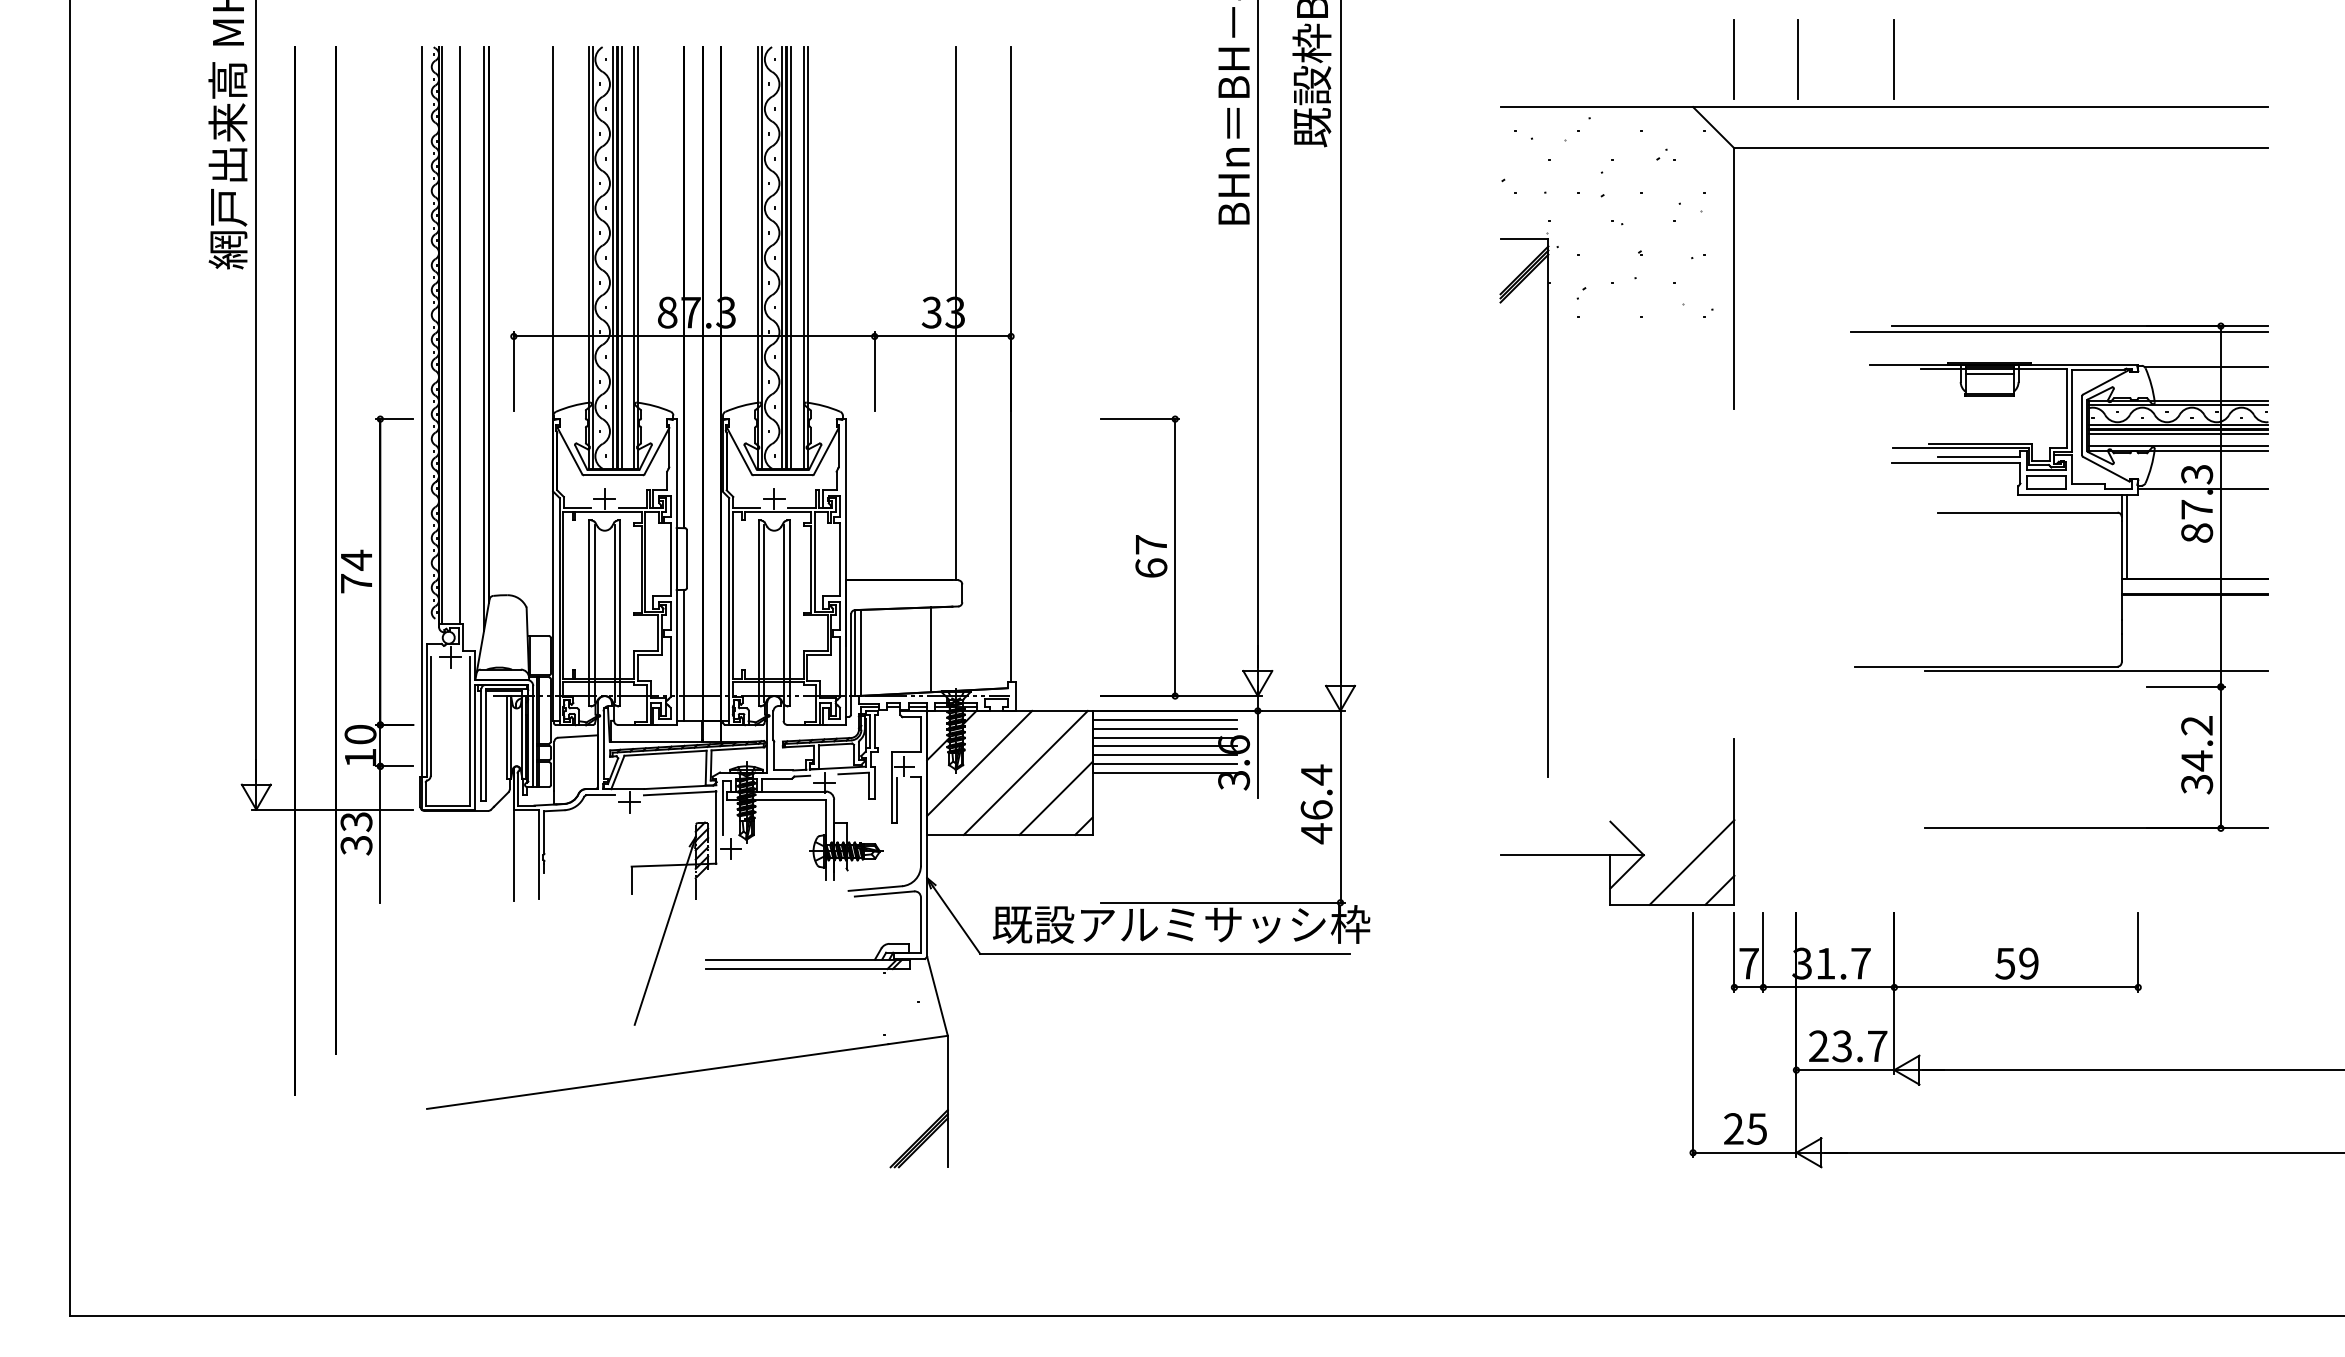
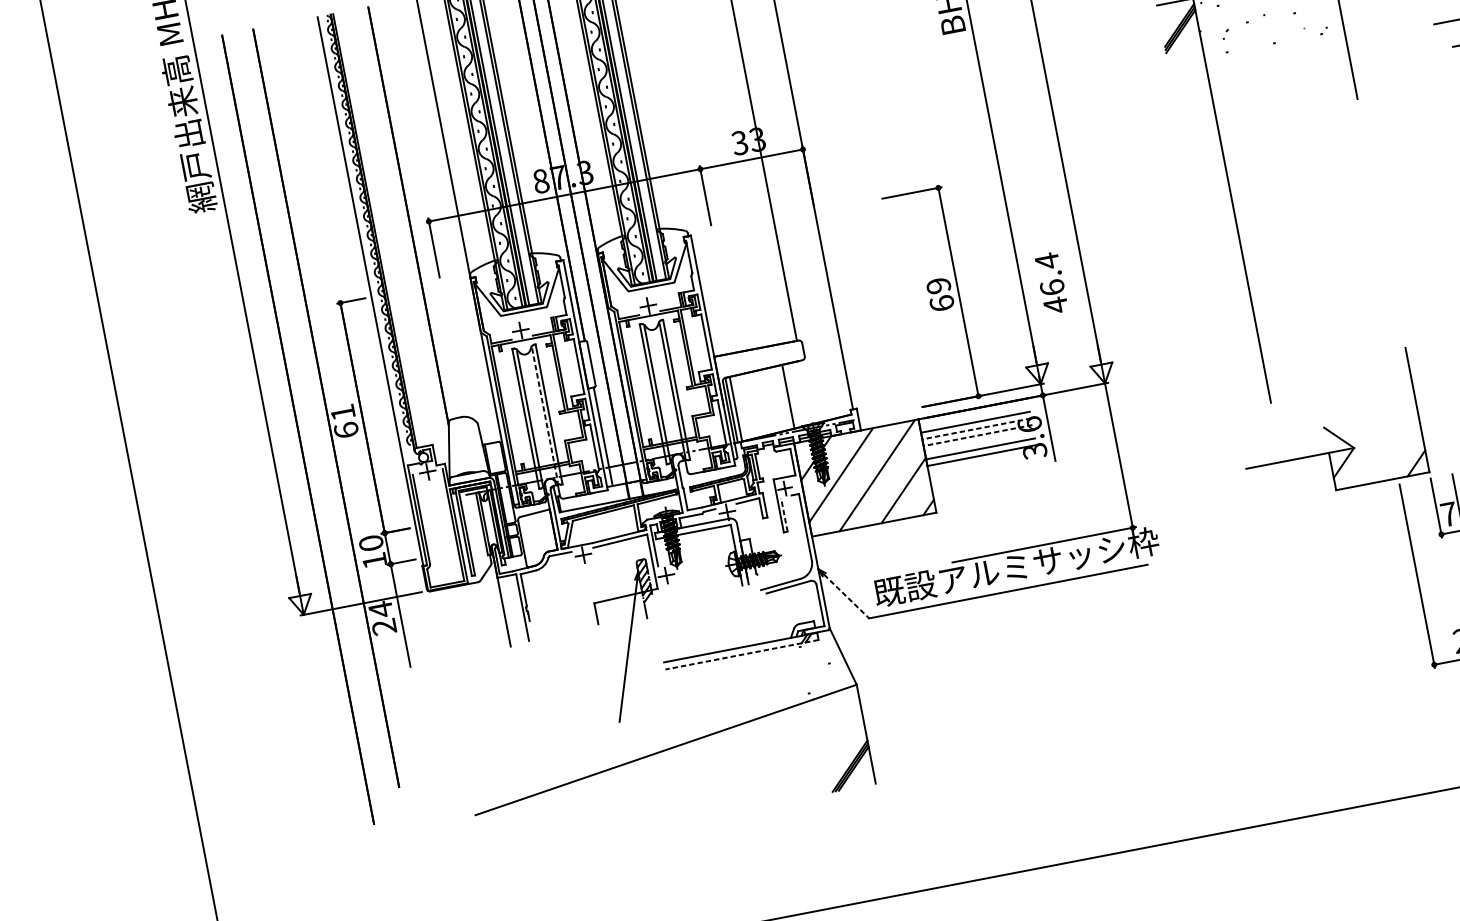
line: (459, 335) -> (387, 228), removed
line: (484, 338) -> (407, 227), removed
text: (1151, 544) -> (938, 285), 67 -> 69
text: (356, 571) -> (344, 421), 74 -> 61
line: (614, 613) -> (544, 415), solid -> dashed
line: (1164, 719) -> (973, 415), removed
line: (1164, 737) -> (976, 428), solid -> dashed
line: (1164, 746) -> (977, 435), solid -> dashed
line: (1164, 755) -> (979, 442), removed
line: (897, 799) -> (784, 514), solid -> dashed
text: (1316, 804) -> (1051, 283), moved
text: (356, 833) -> (382, 618), 33 -> 24
line: (1691, 862) -> (1391, 446), removed
line: (956, 920) -> (846, 596), solid -> dashed
line: (808, 969) -> (742, 655), solid -> dashed

